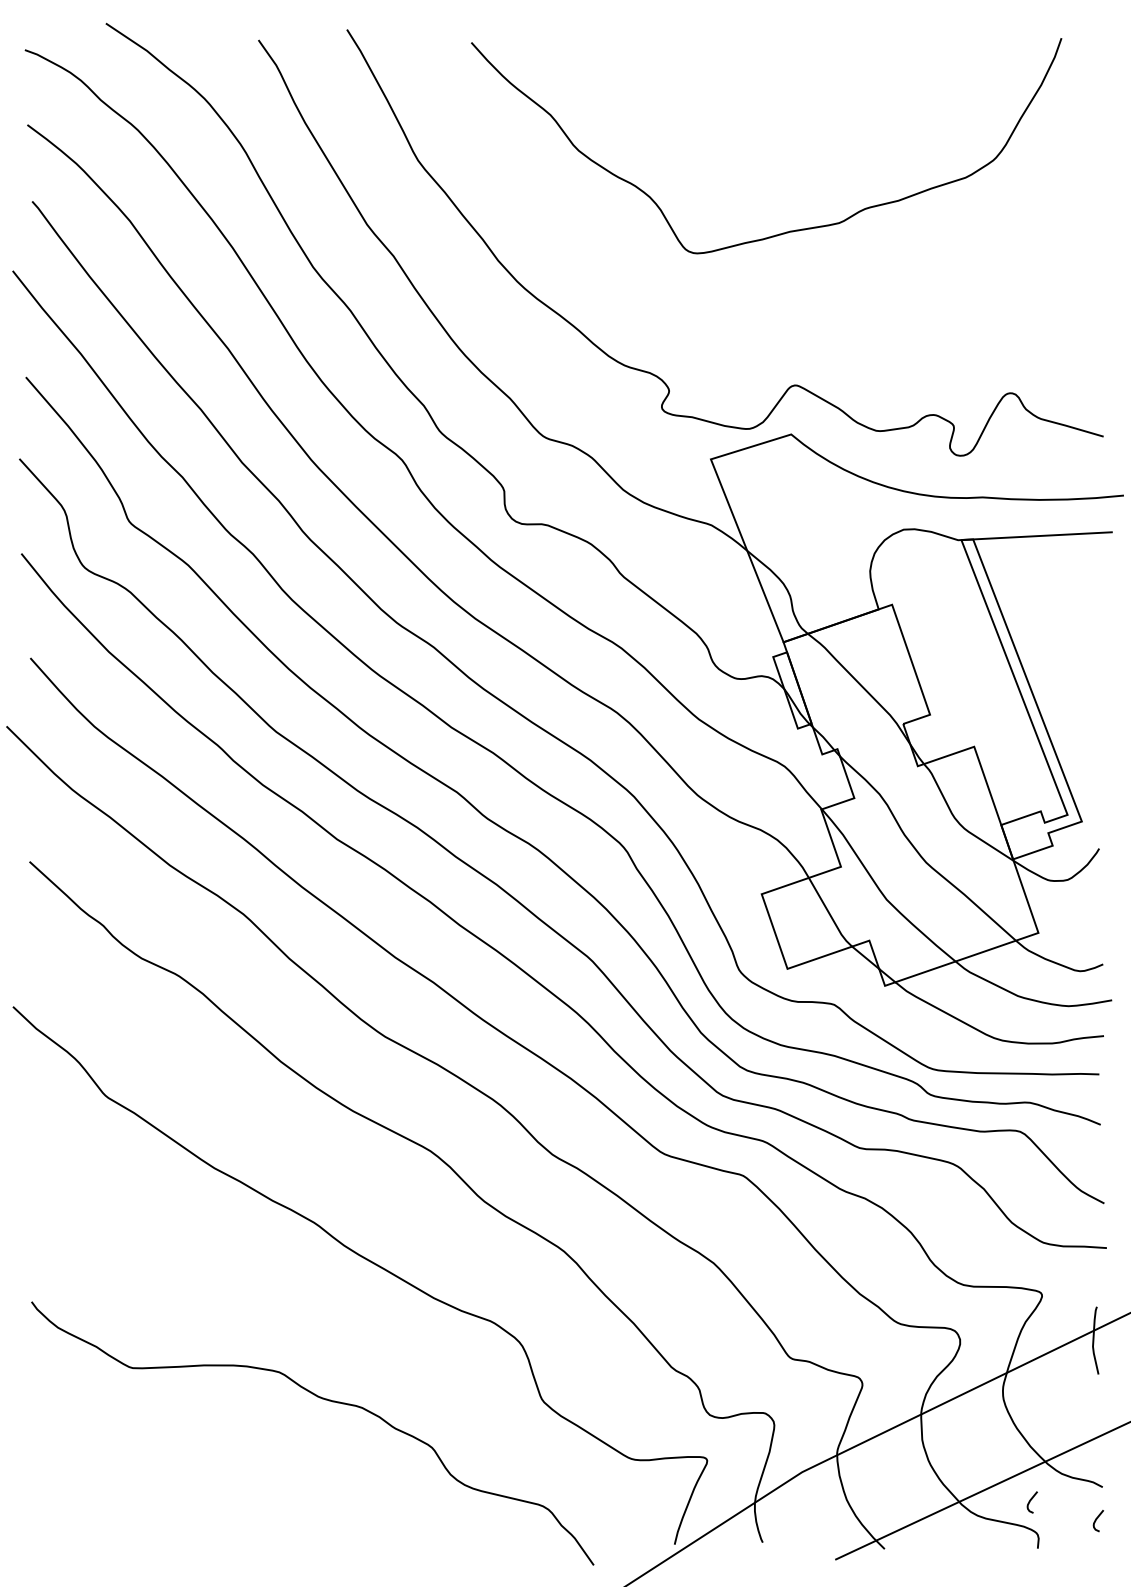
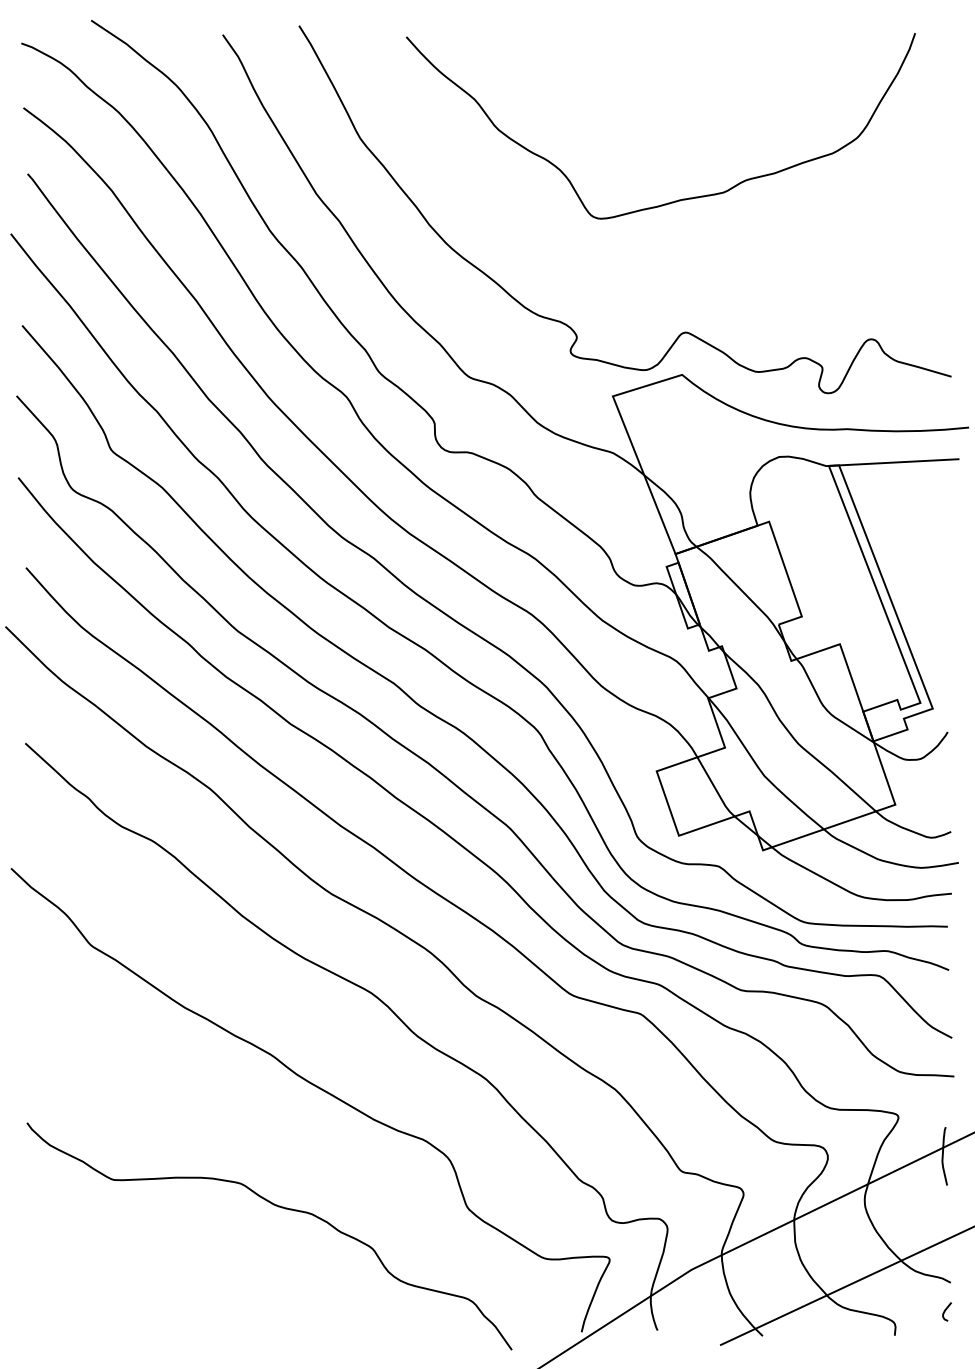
curve: (1031, 1500) -> (889, 1294), removed

